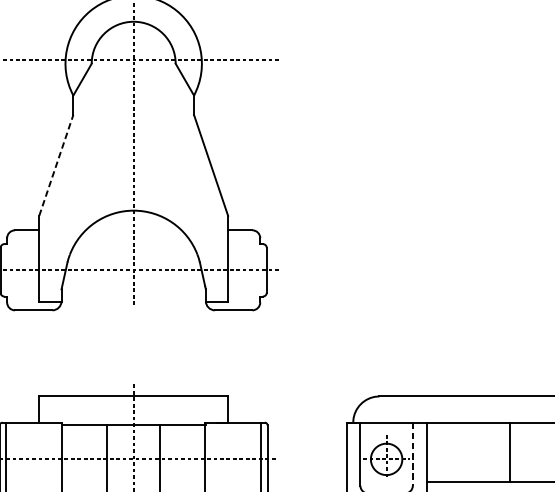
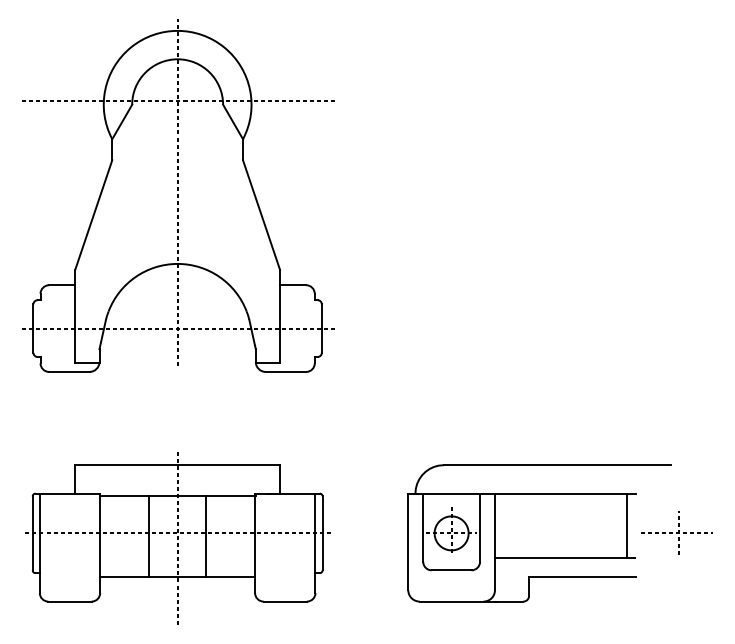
line: (56, 165) -> (93, 214), dashed -> solid
line: (510, 452) -> (627, 525), moved
line: (413, 454) -> (480, 528), dashed -> solid

